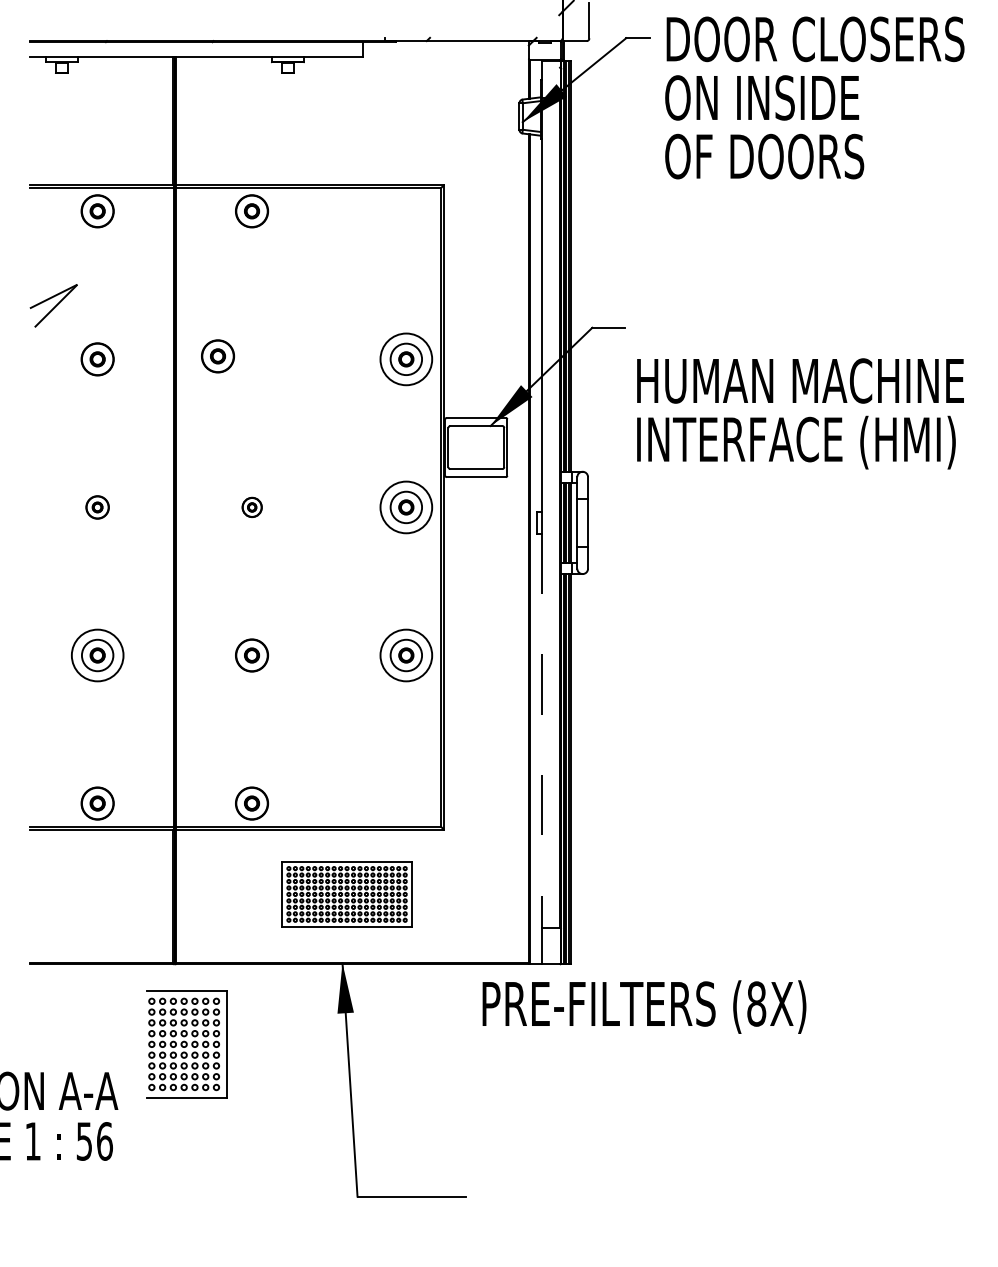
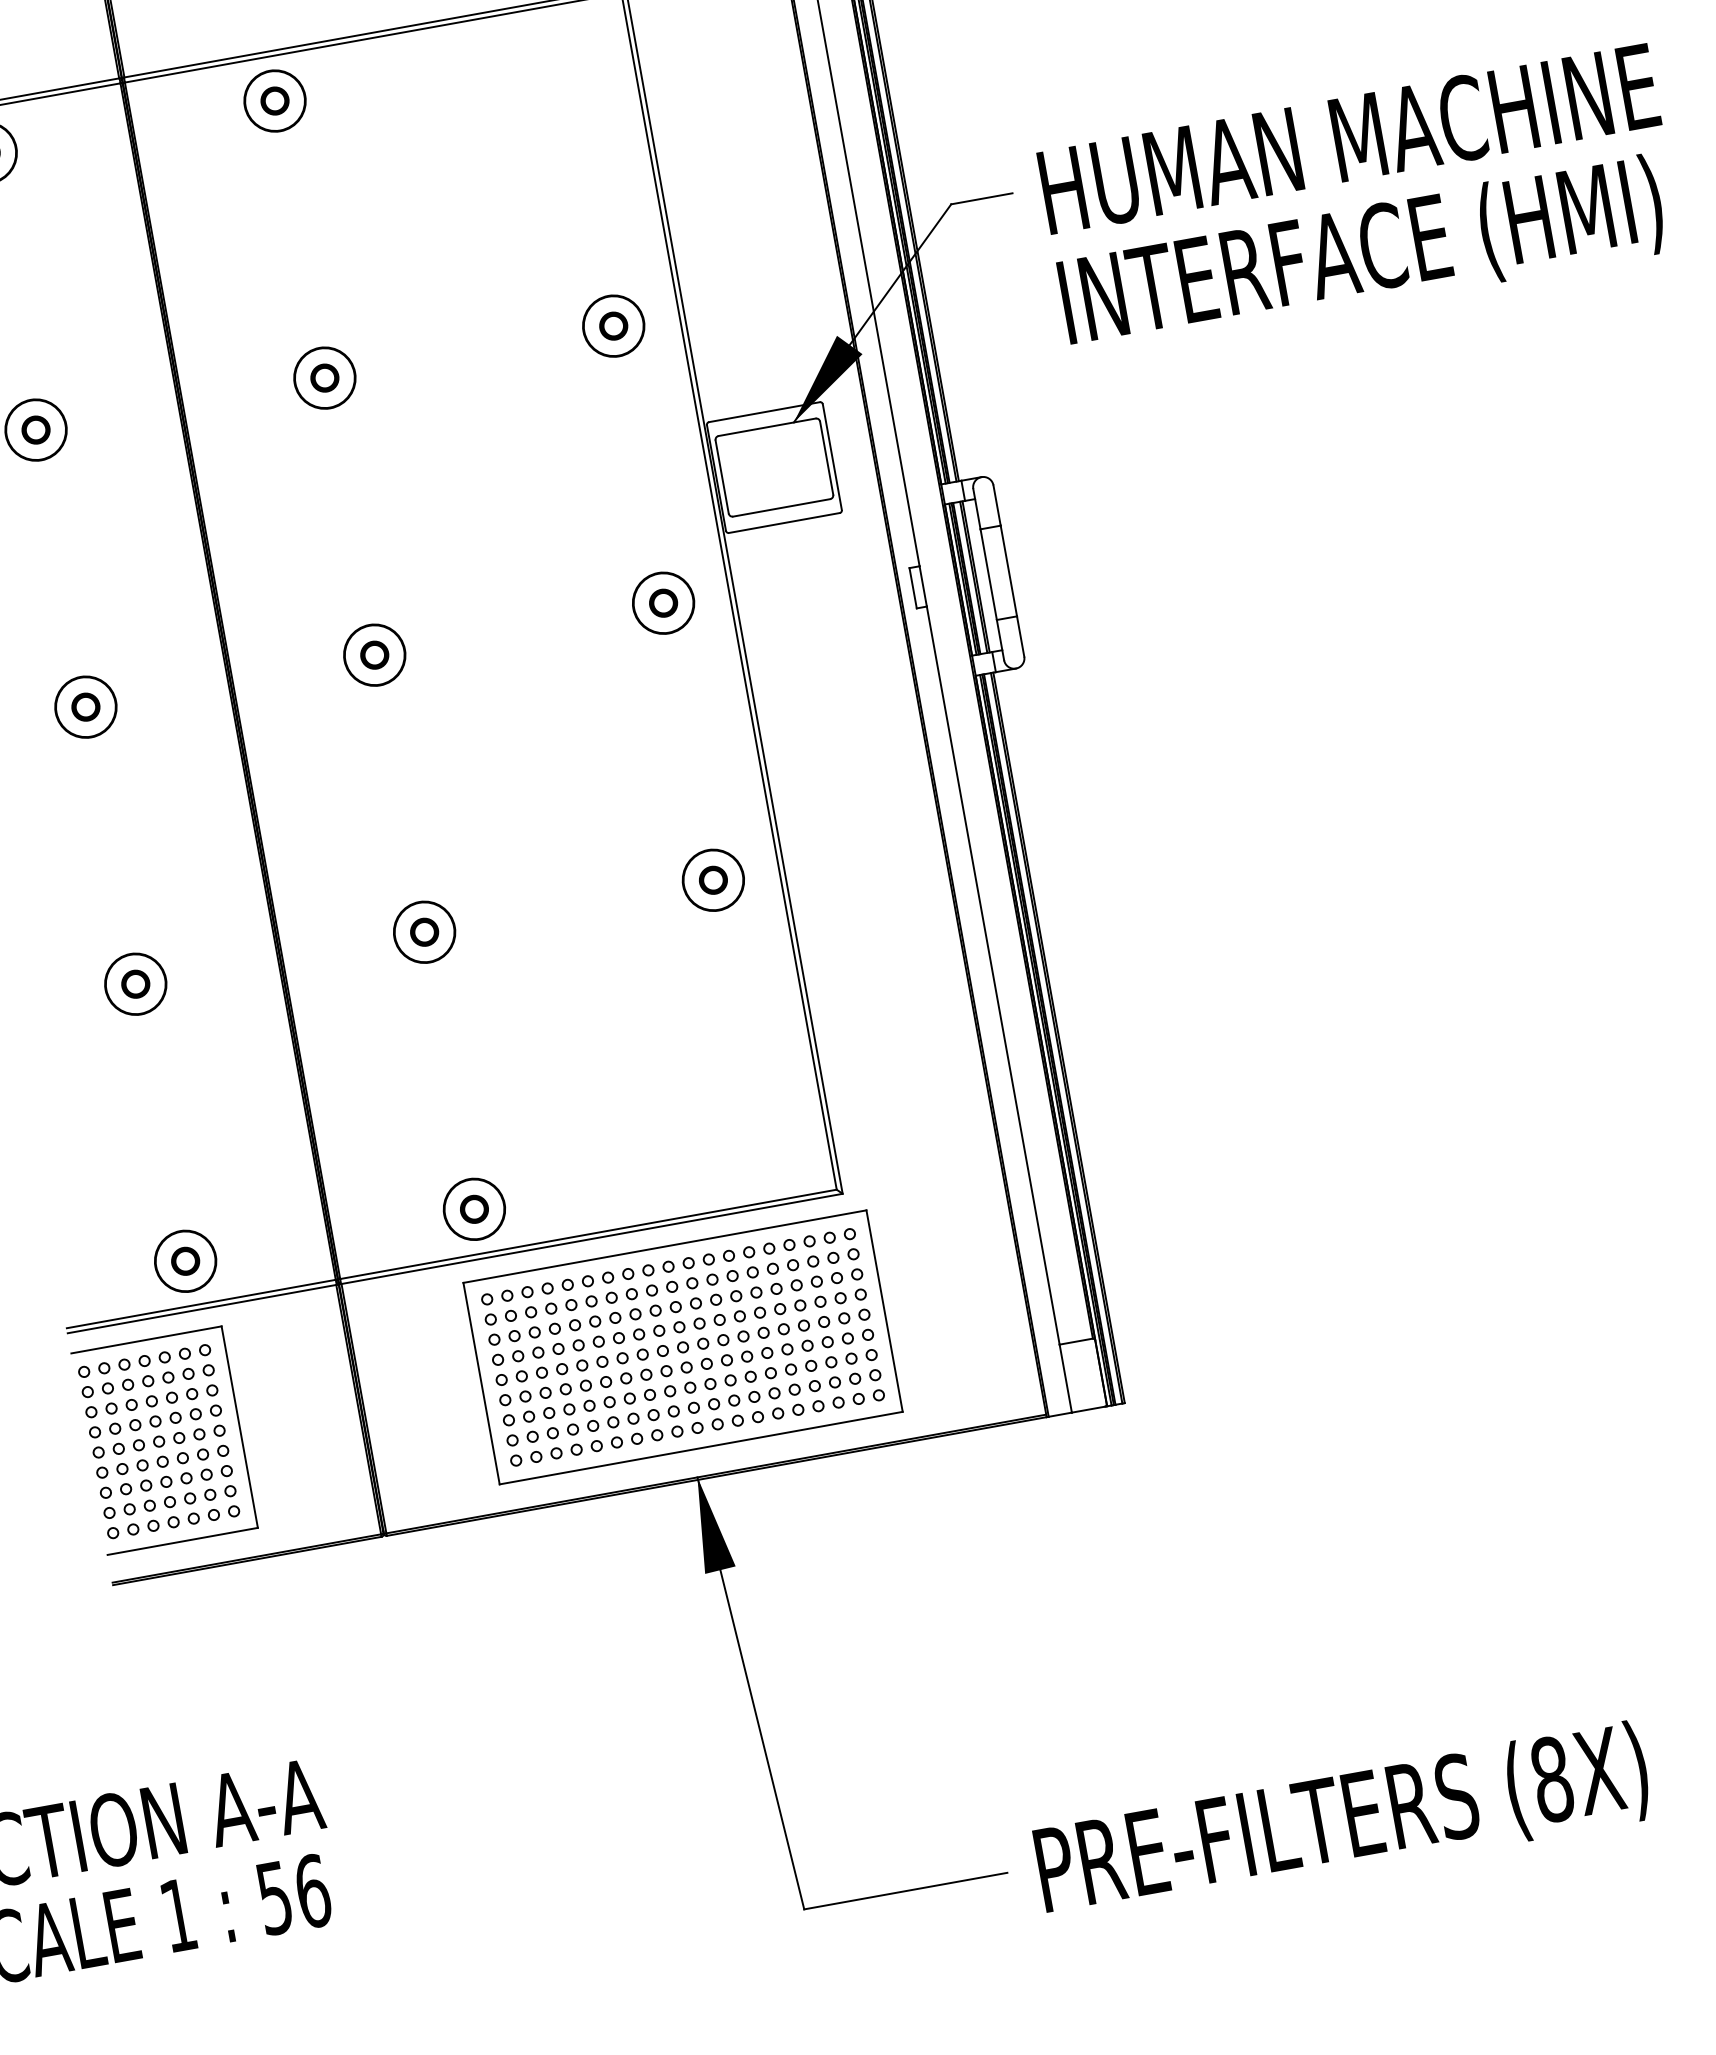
part: (218, 356) -> (325, 378), moved
circle: (406, 359) -> (614, 326), size x0.62
text: (800, 413) -> (1360, 199), moved
part: (97, 507) -> (85, 707), size x1.43
part: (252, 507) -> (375, 655), size x1.67
circle: (406, 507) -> (663, 603), size x0.62
circle: (97, 655) -> (135, 984), size x0.62
circle: (406, 655) -> (713, 880), size x0.62
line: (542, 731) -> (993, 976), dashed -> solid
part: (346, 894) -> (681, 1347), size x1.67
text: (644, 1006) -> (1342, 1821), moved
part: (186, 1044) -> (163, 1441), moved

